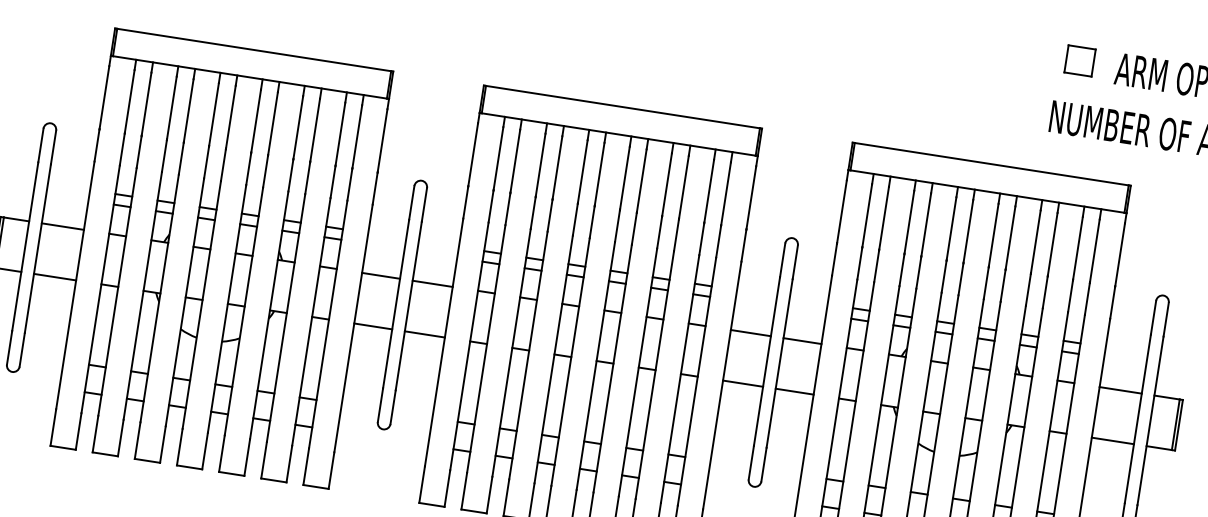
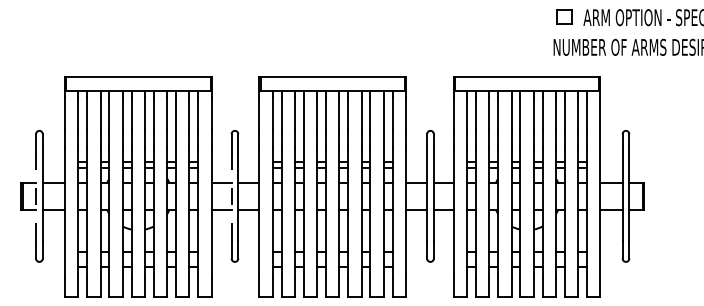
line: (25, 246) -> (36, 196), solid -> dashed
line: (395, 304) -> (231, 196), solid -> dashed

